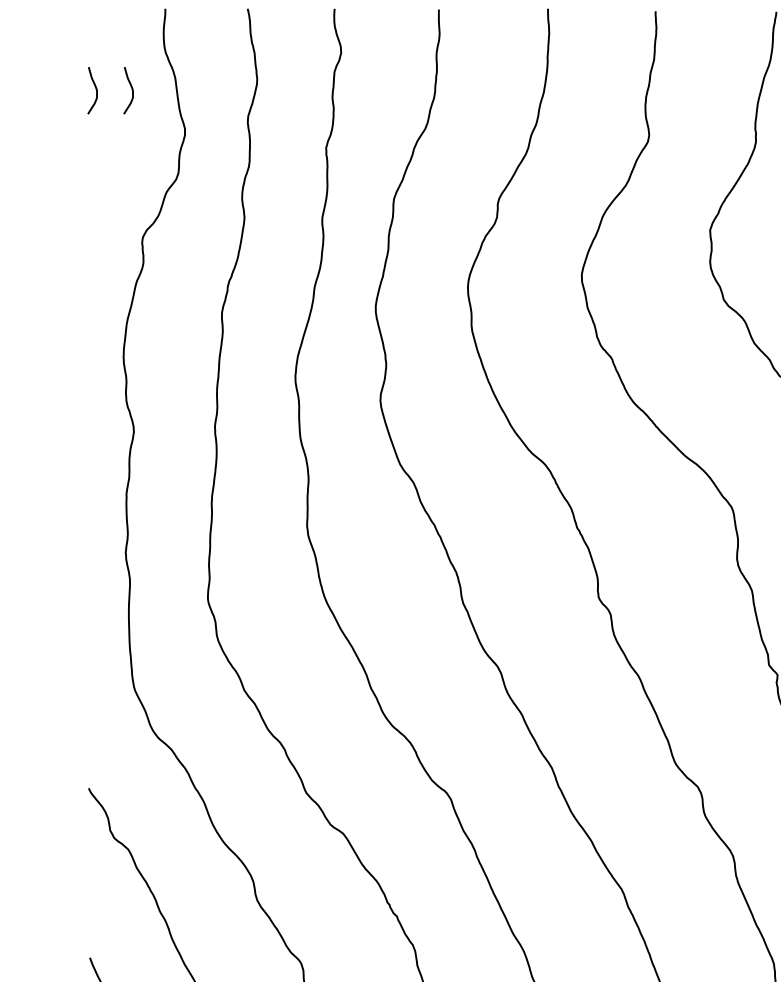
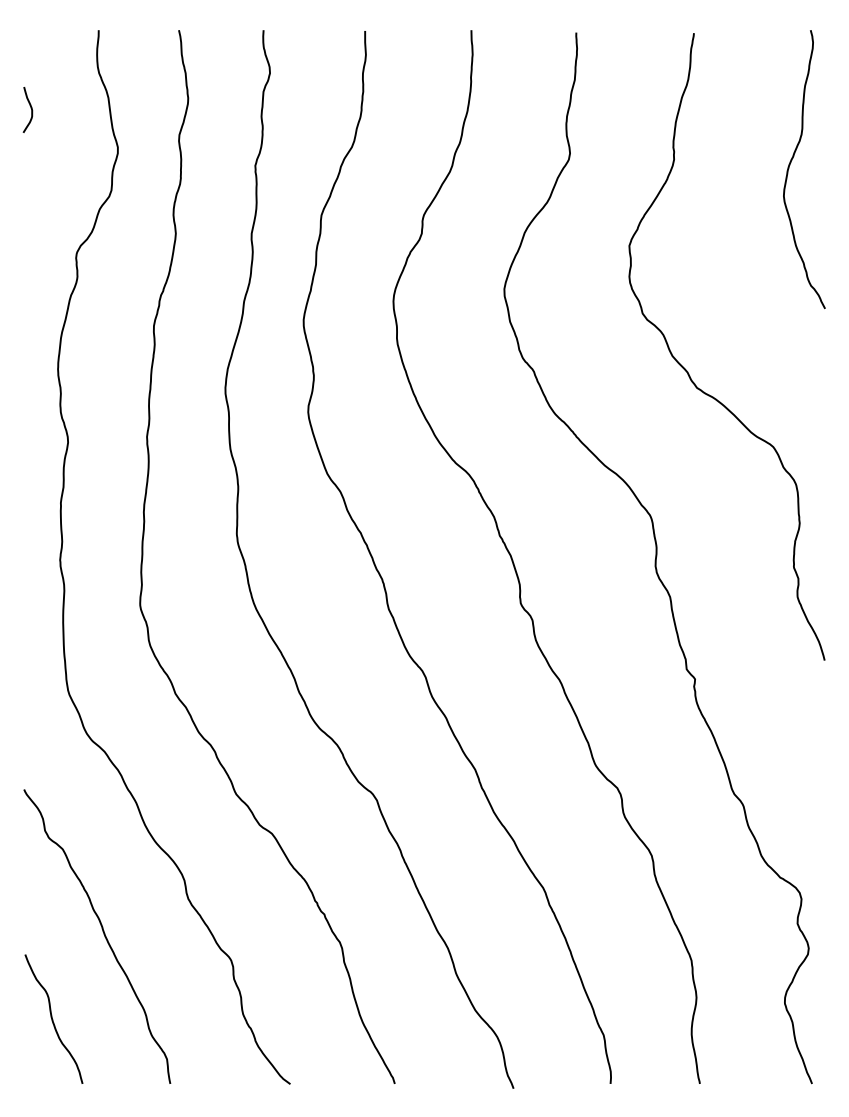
curve: (131, 89) -> (65, 108), removed

